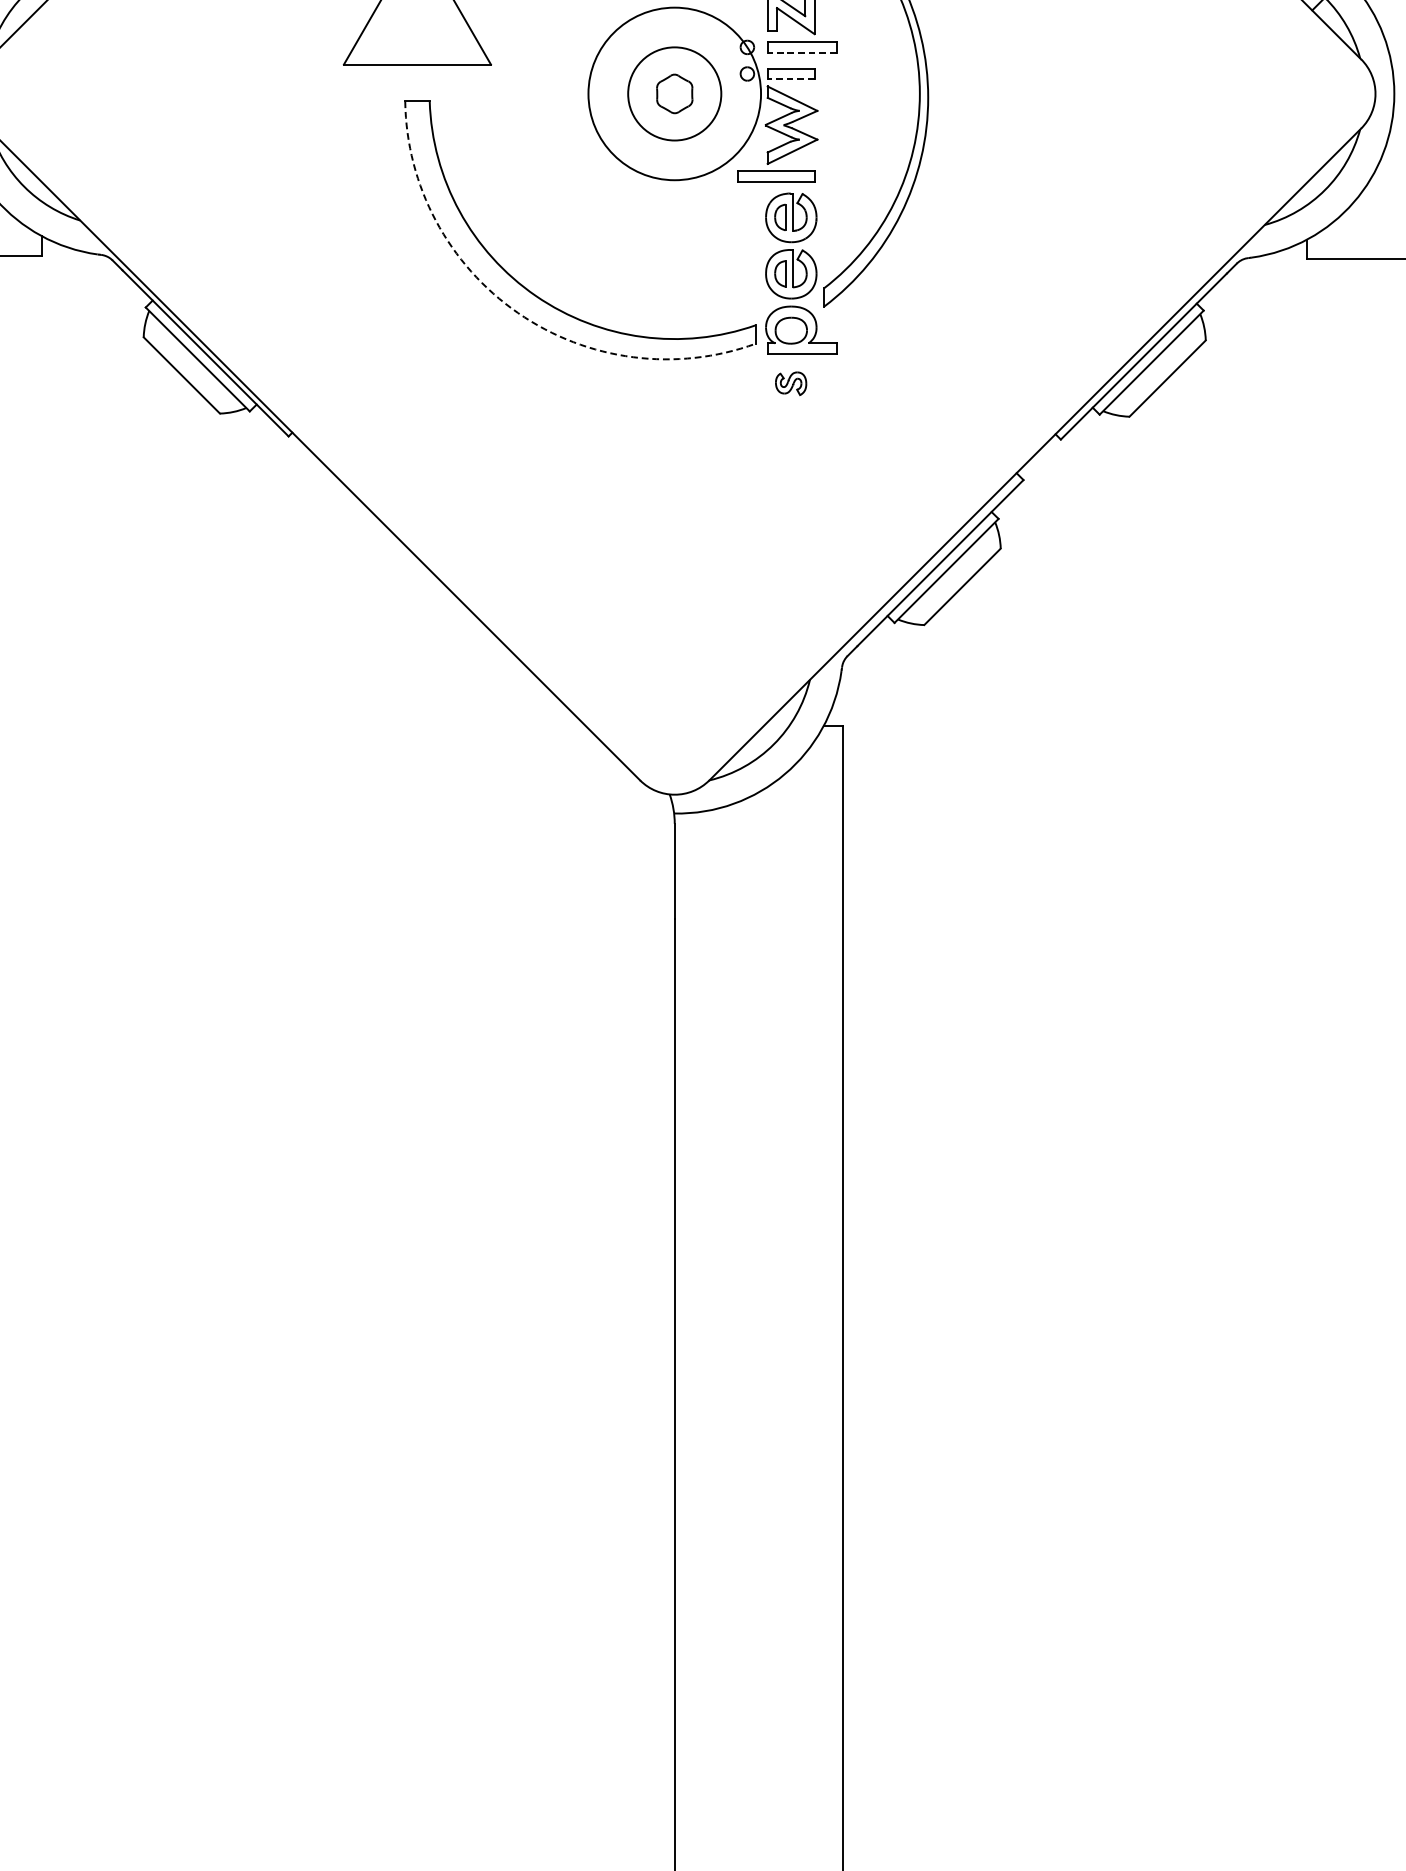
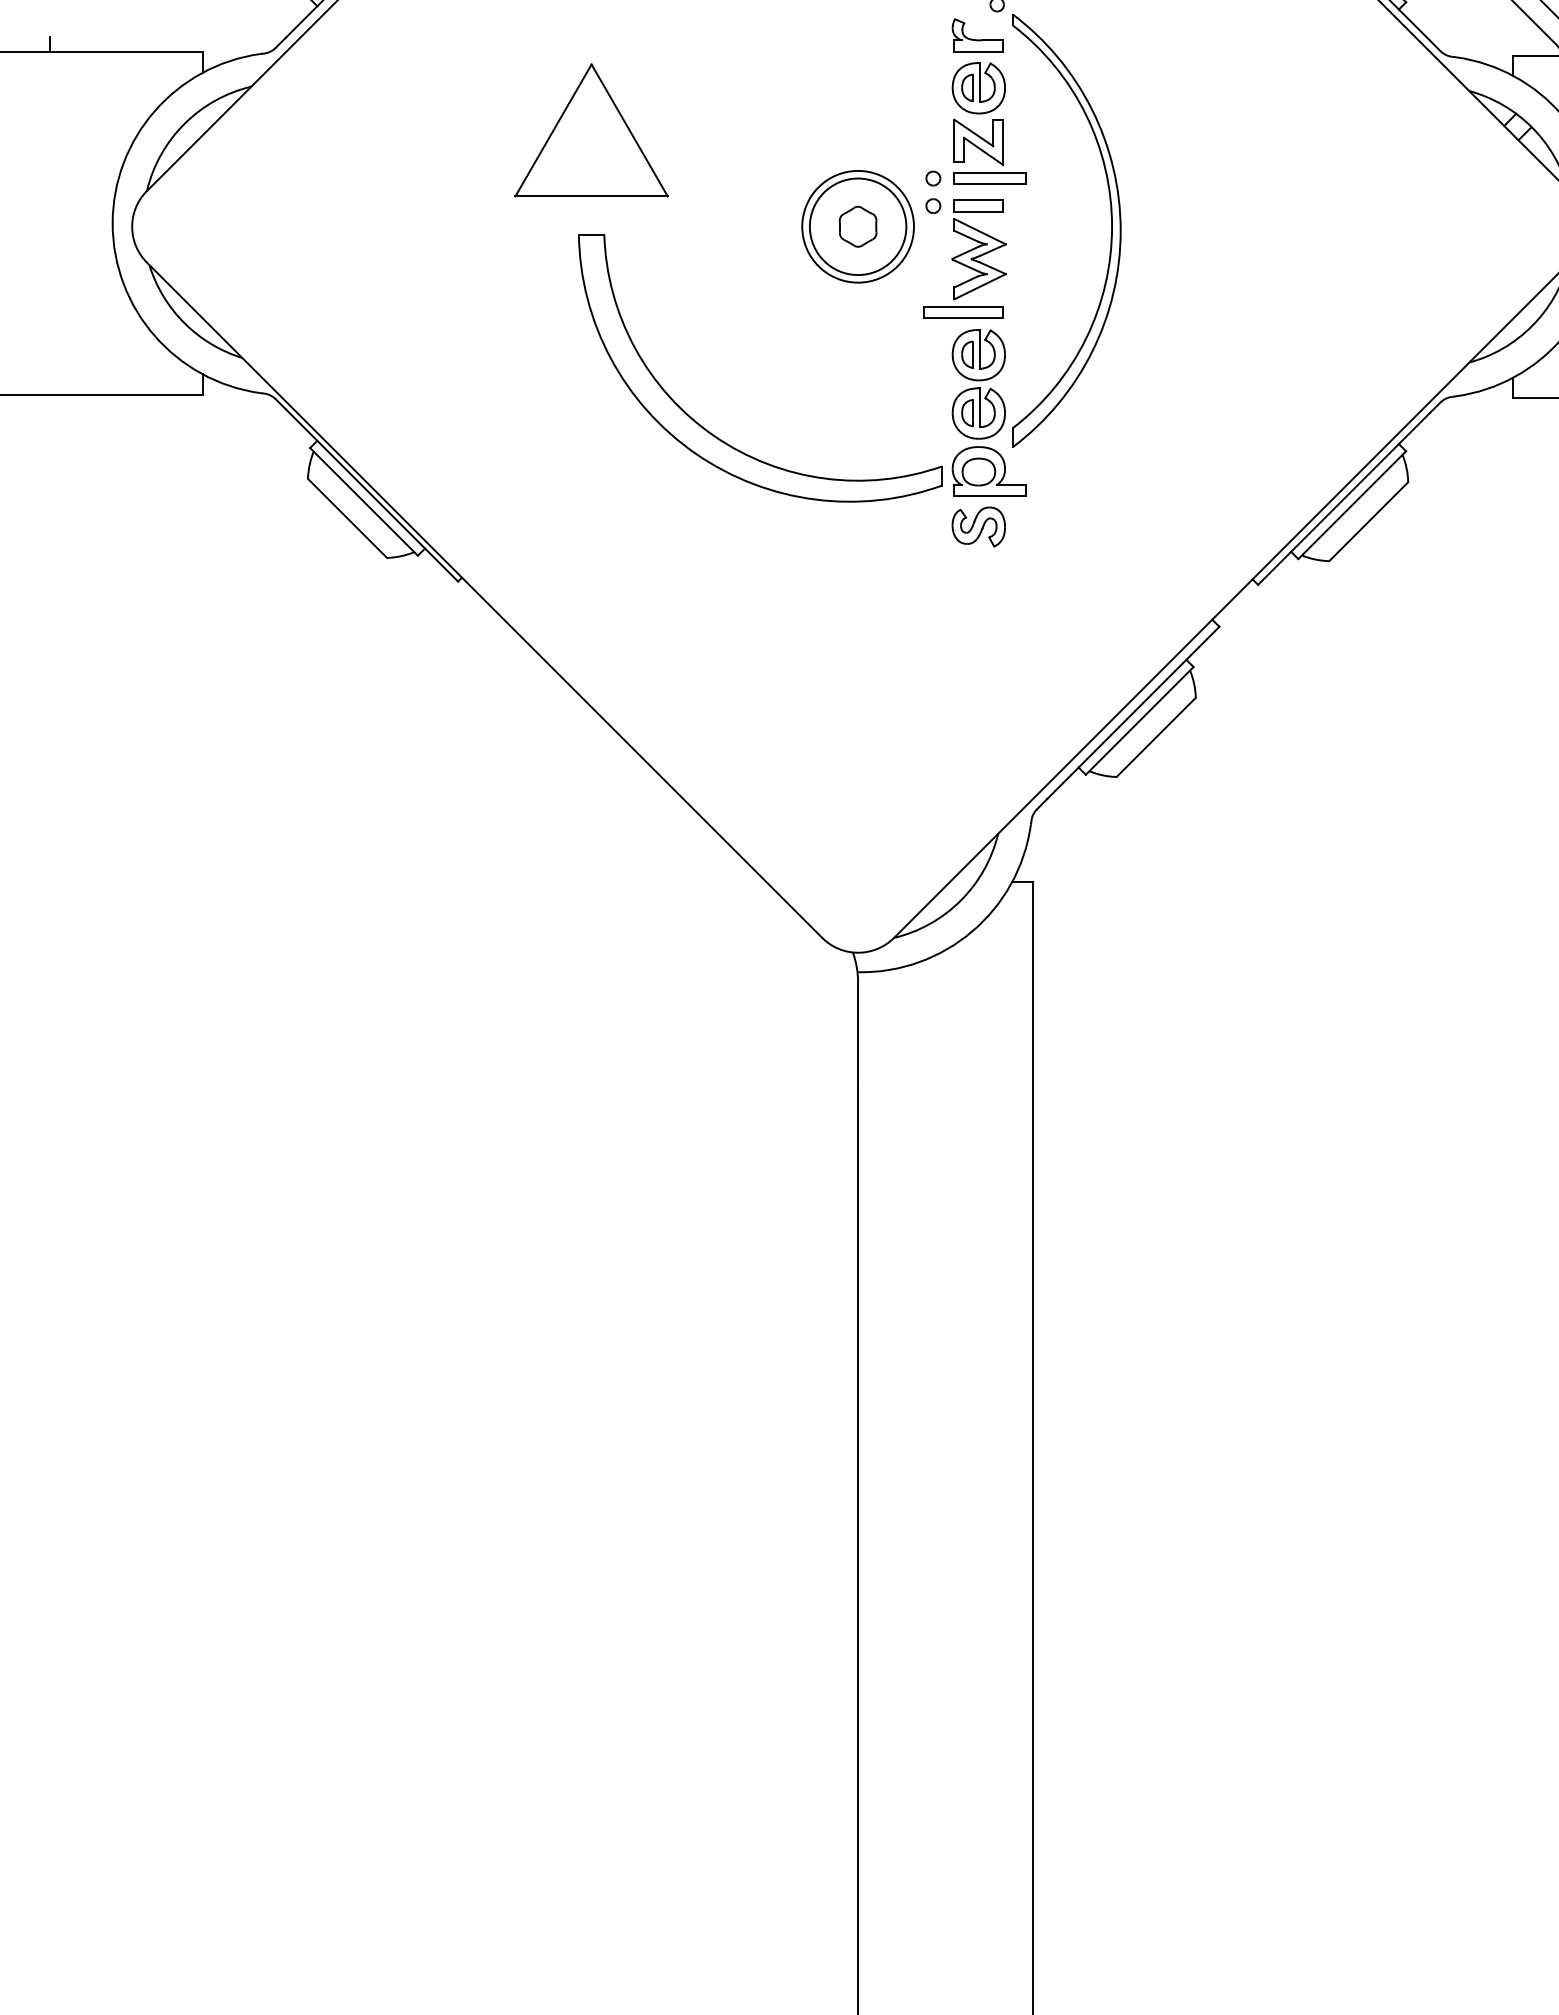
line: (802, 53) -> (990, 184), dashed -> solid
line: (790, 79) -> (978, 211), dashed -> solid
circle: (674, 93) -> (857, 226), size x0.62
arc: (517, 312) -> (695, 453), dashed -> solid
part: (790, 383) -> (978, 526), size x1.67

